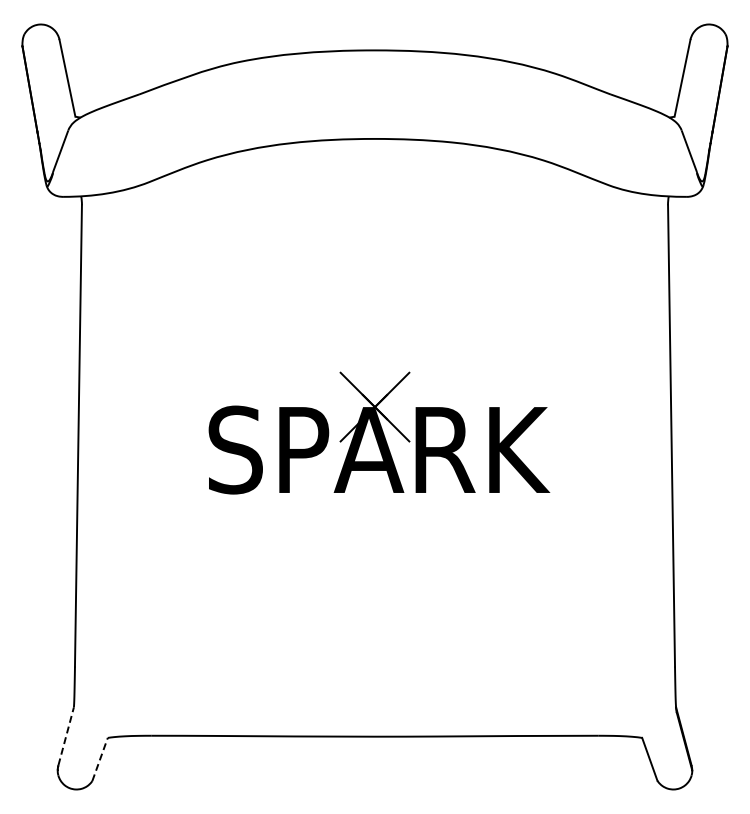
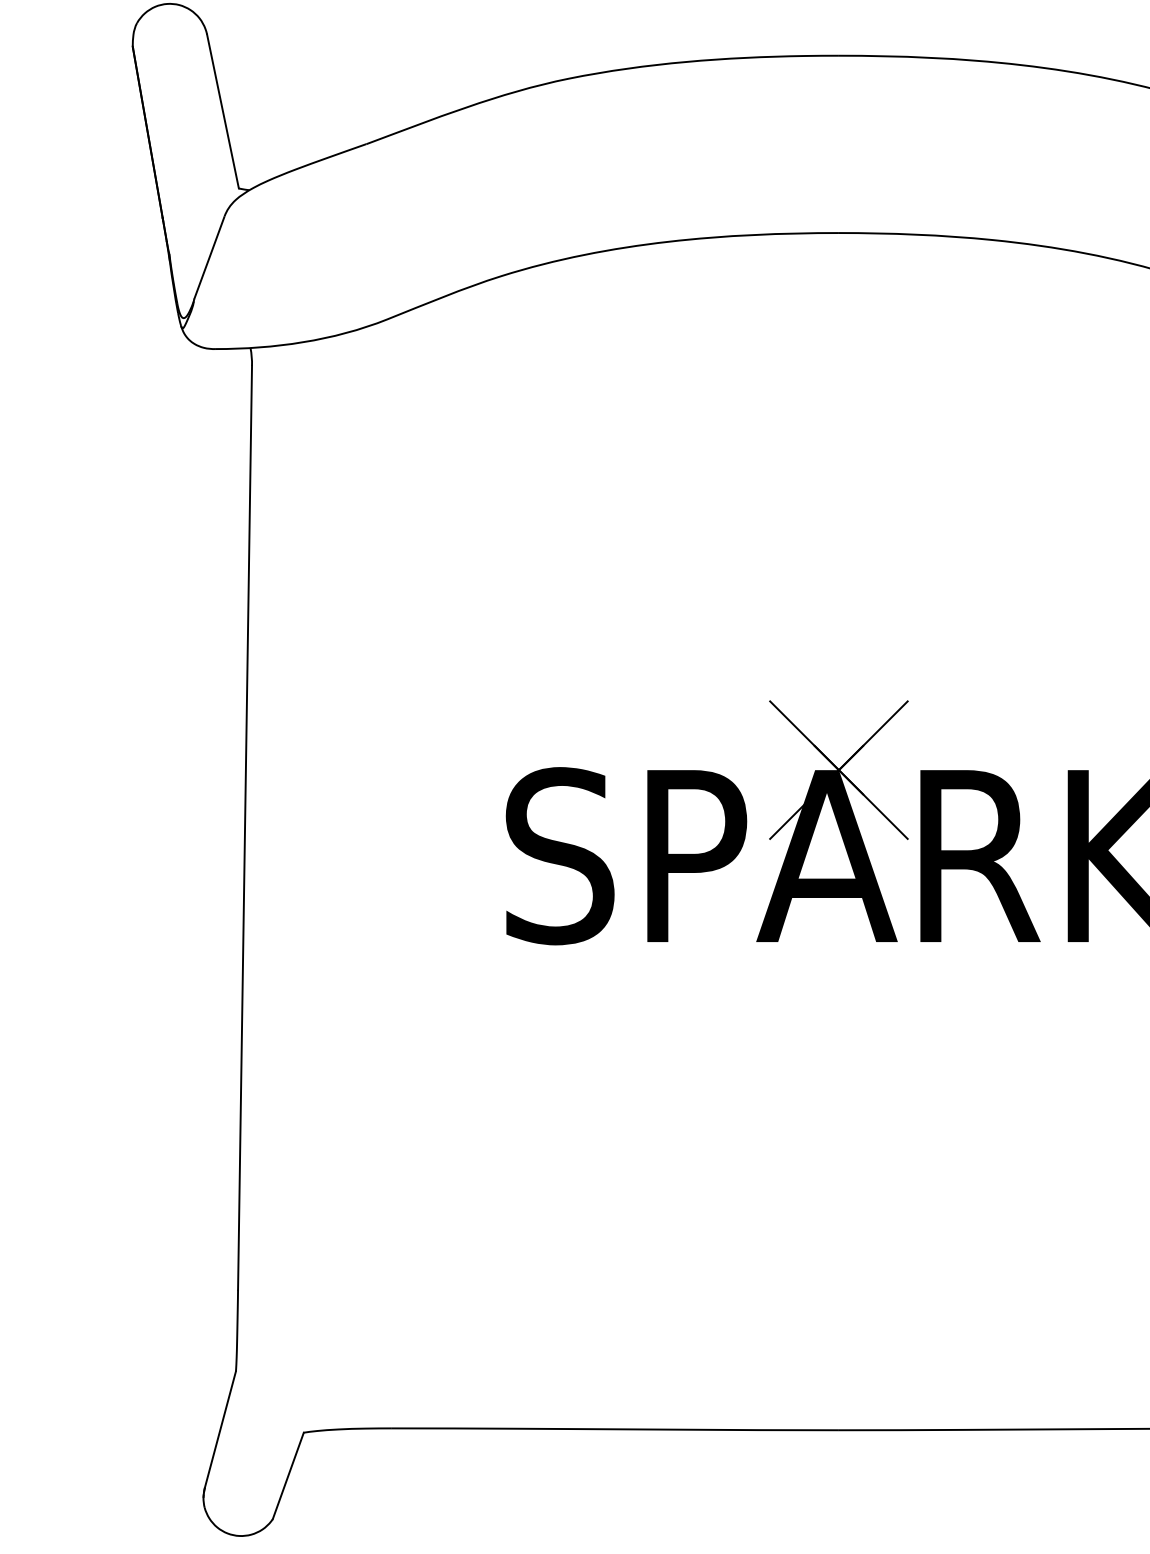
line: (66, 736) -> (221, 1429), dashed -> solid
line: (100, 759) -> (289, 1475), dashed -> solid

